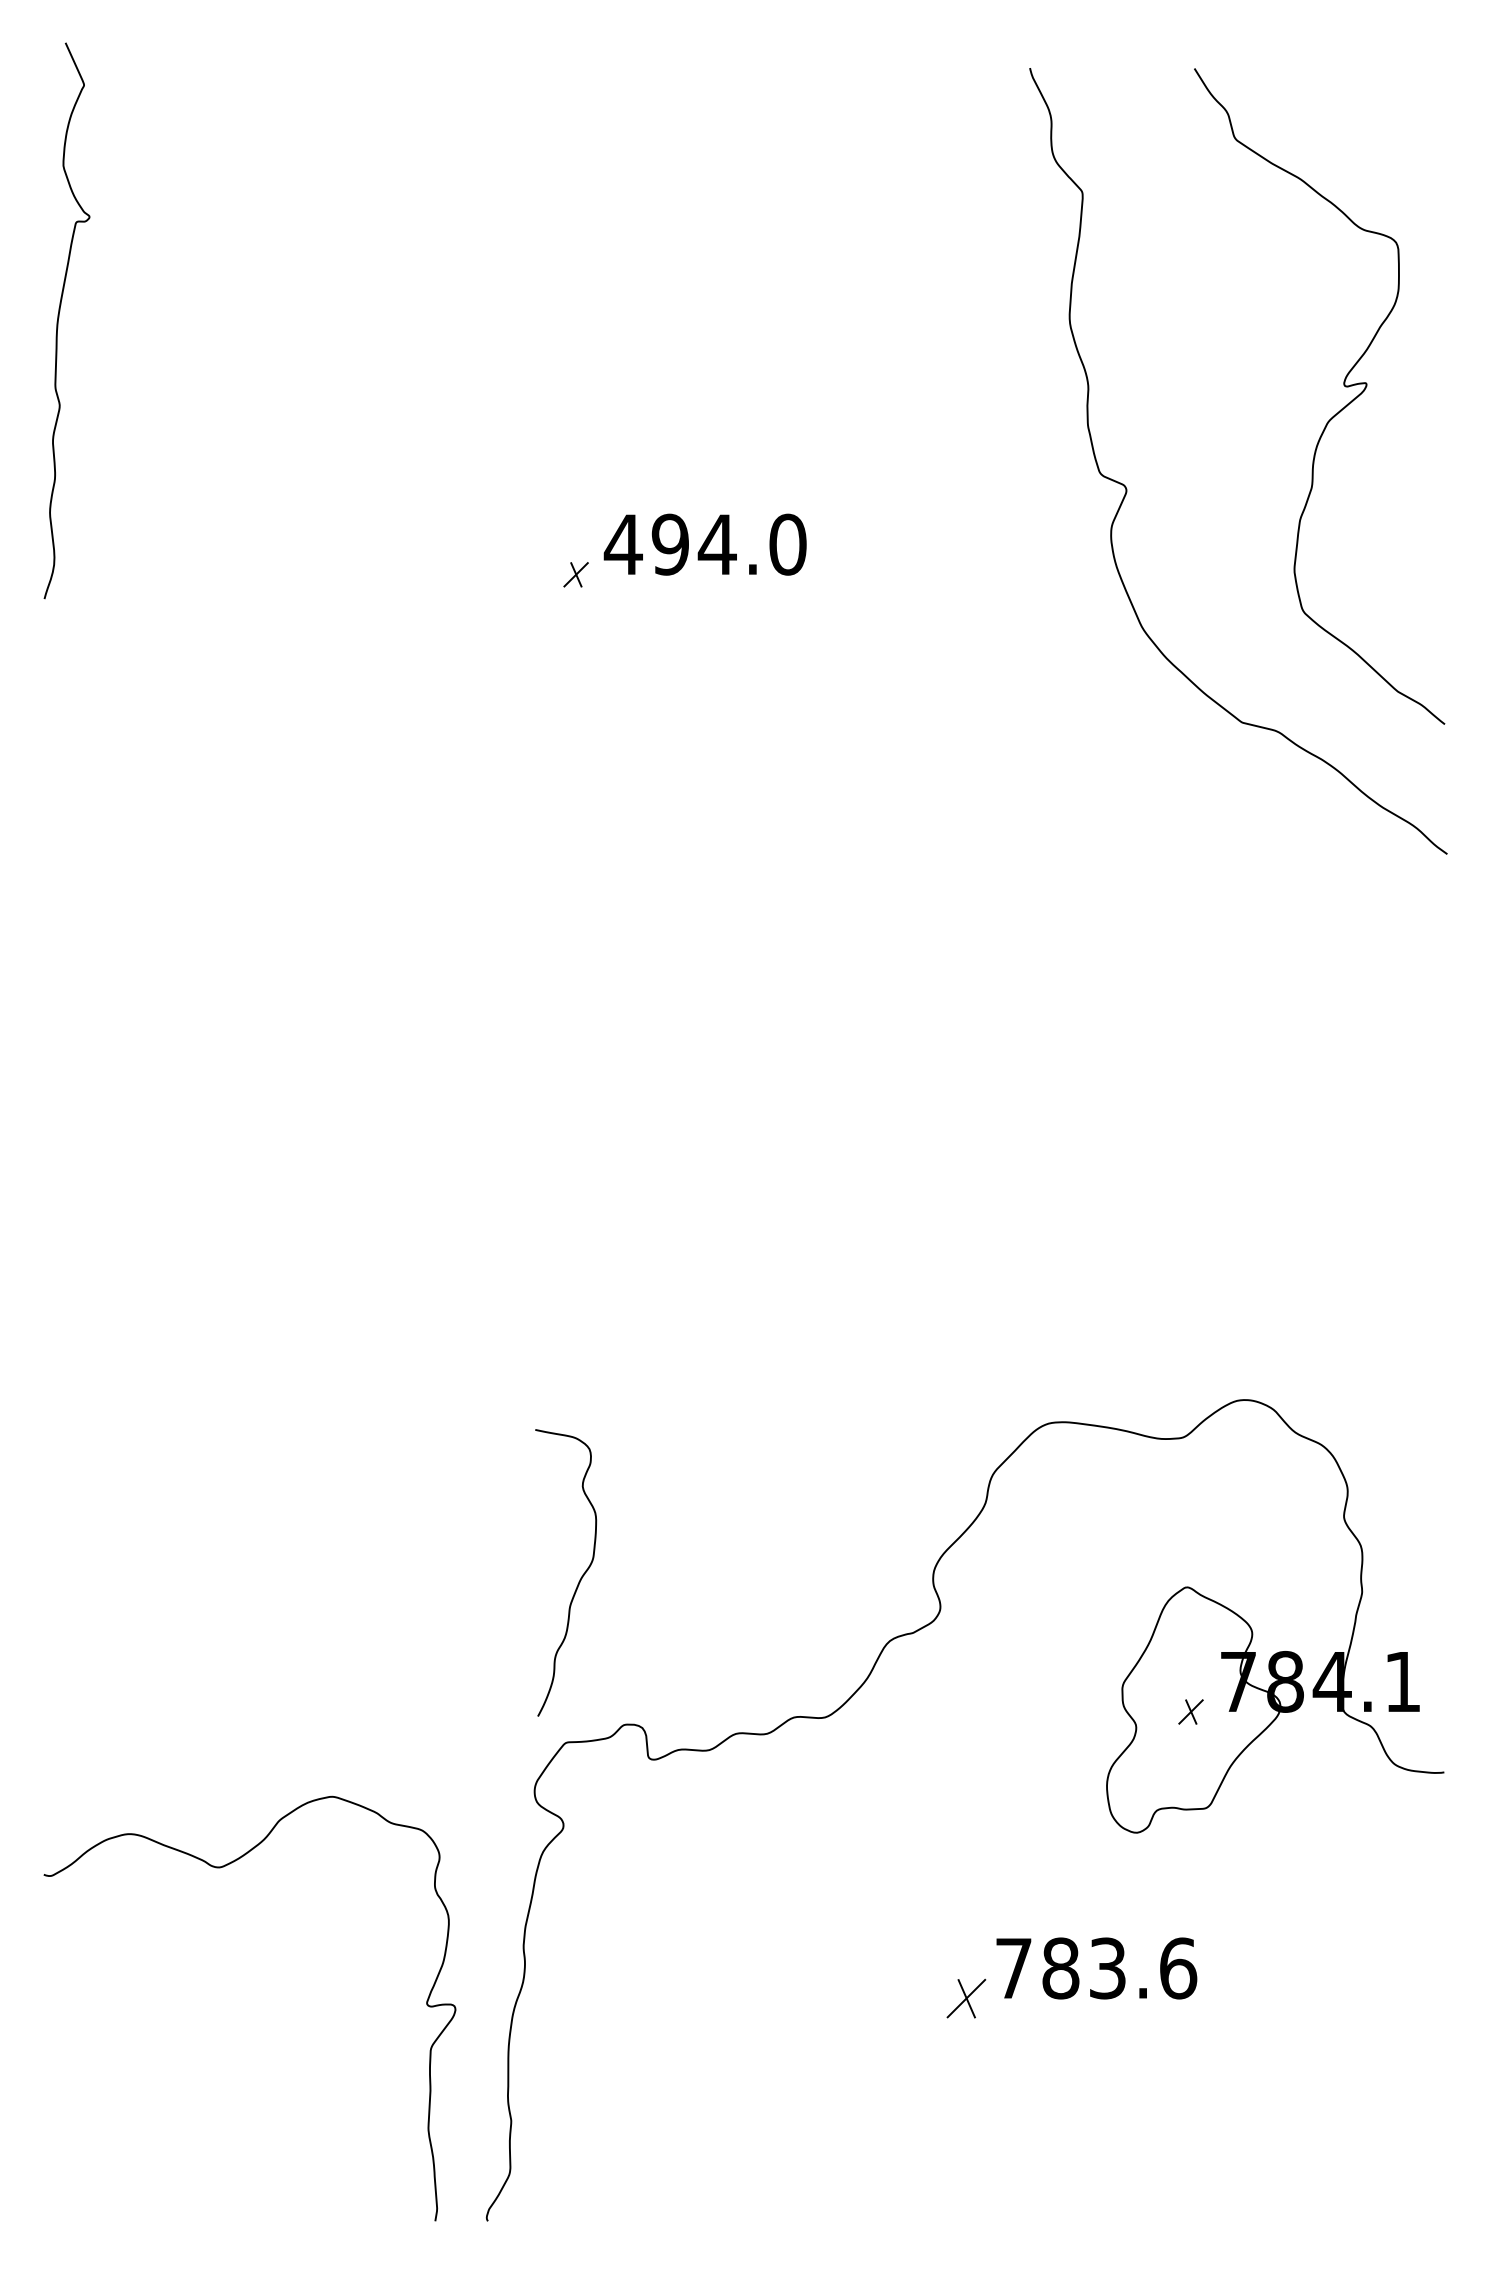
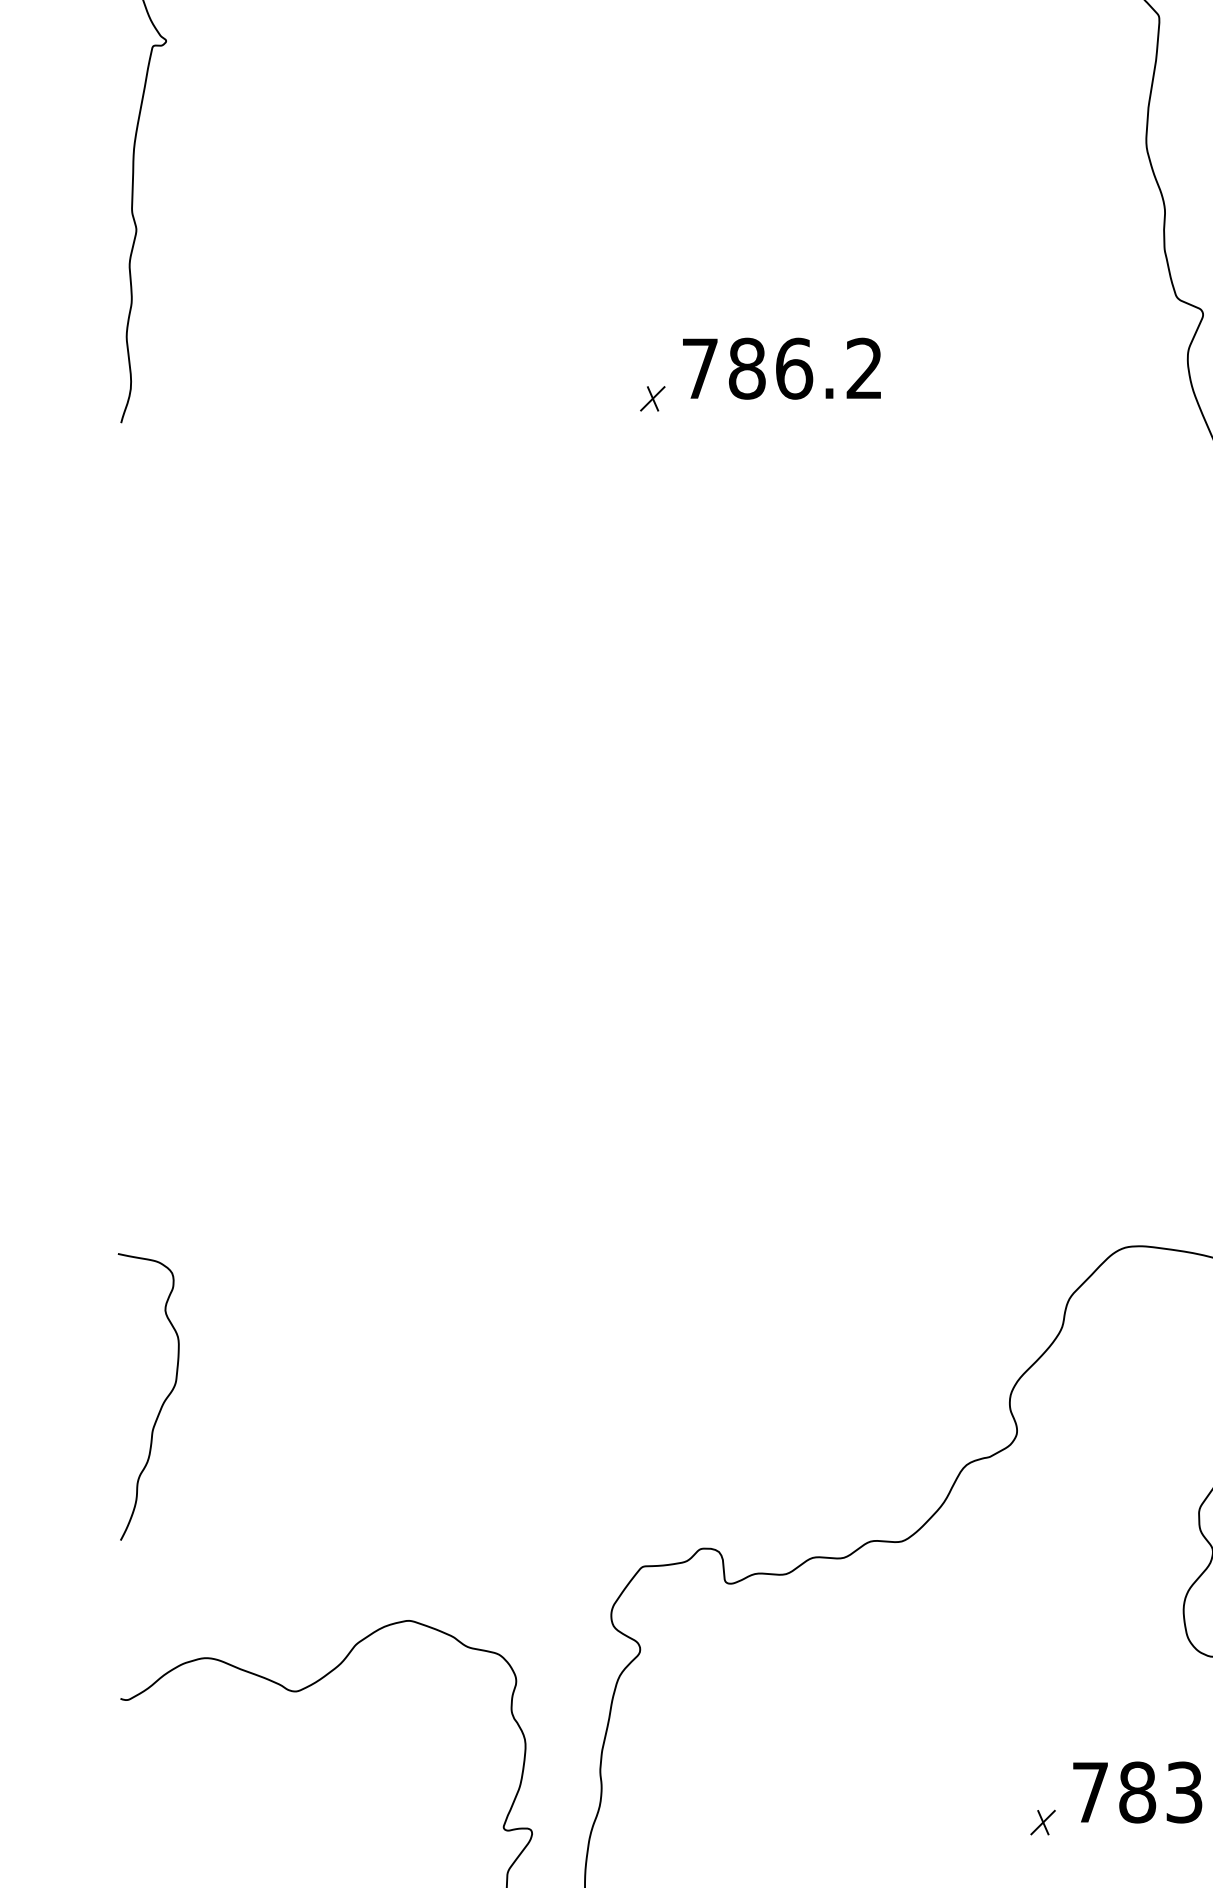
text: (704, 544) -> (781, 368), 494.0 -> 786.2
curve: (579, 1579) -> (162, 1403), moved
part: (966, 1998) -> (1043, 1822), size x0.62

